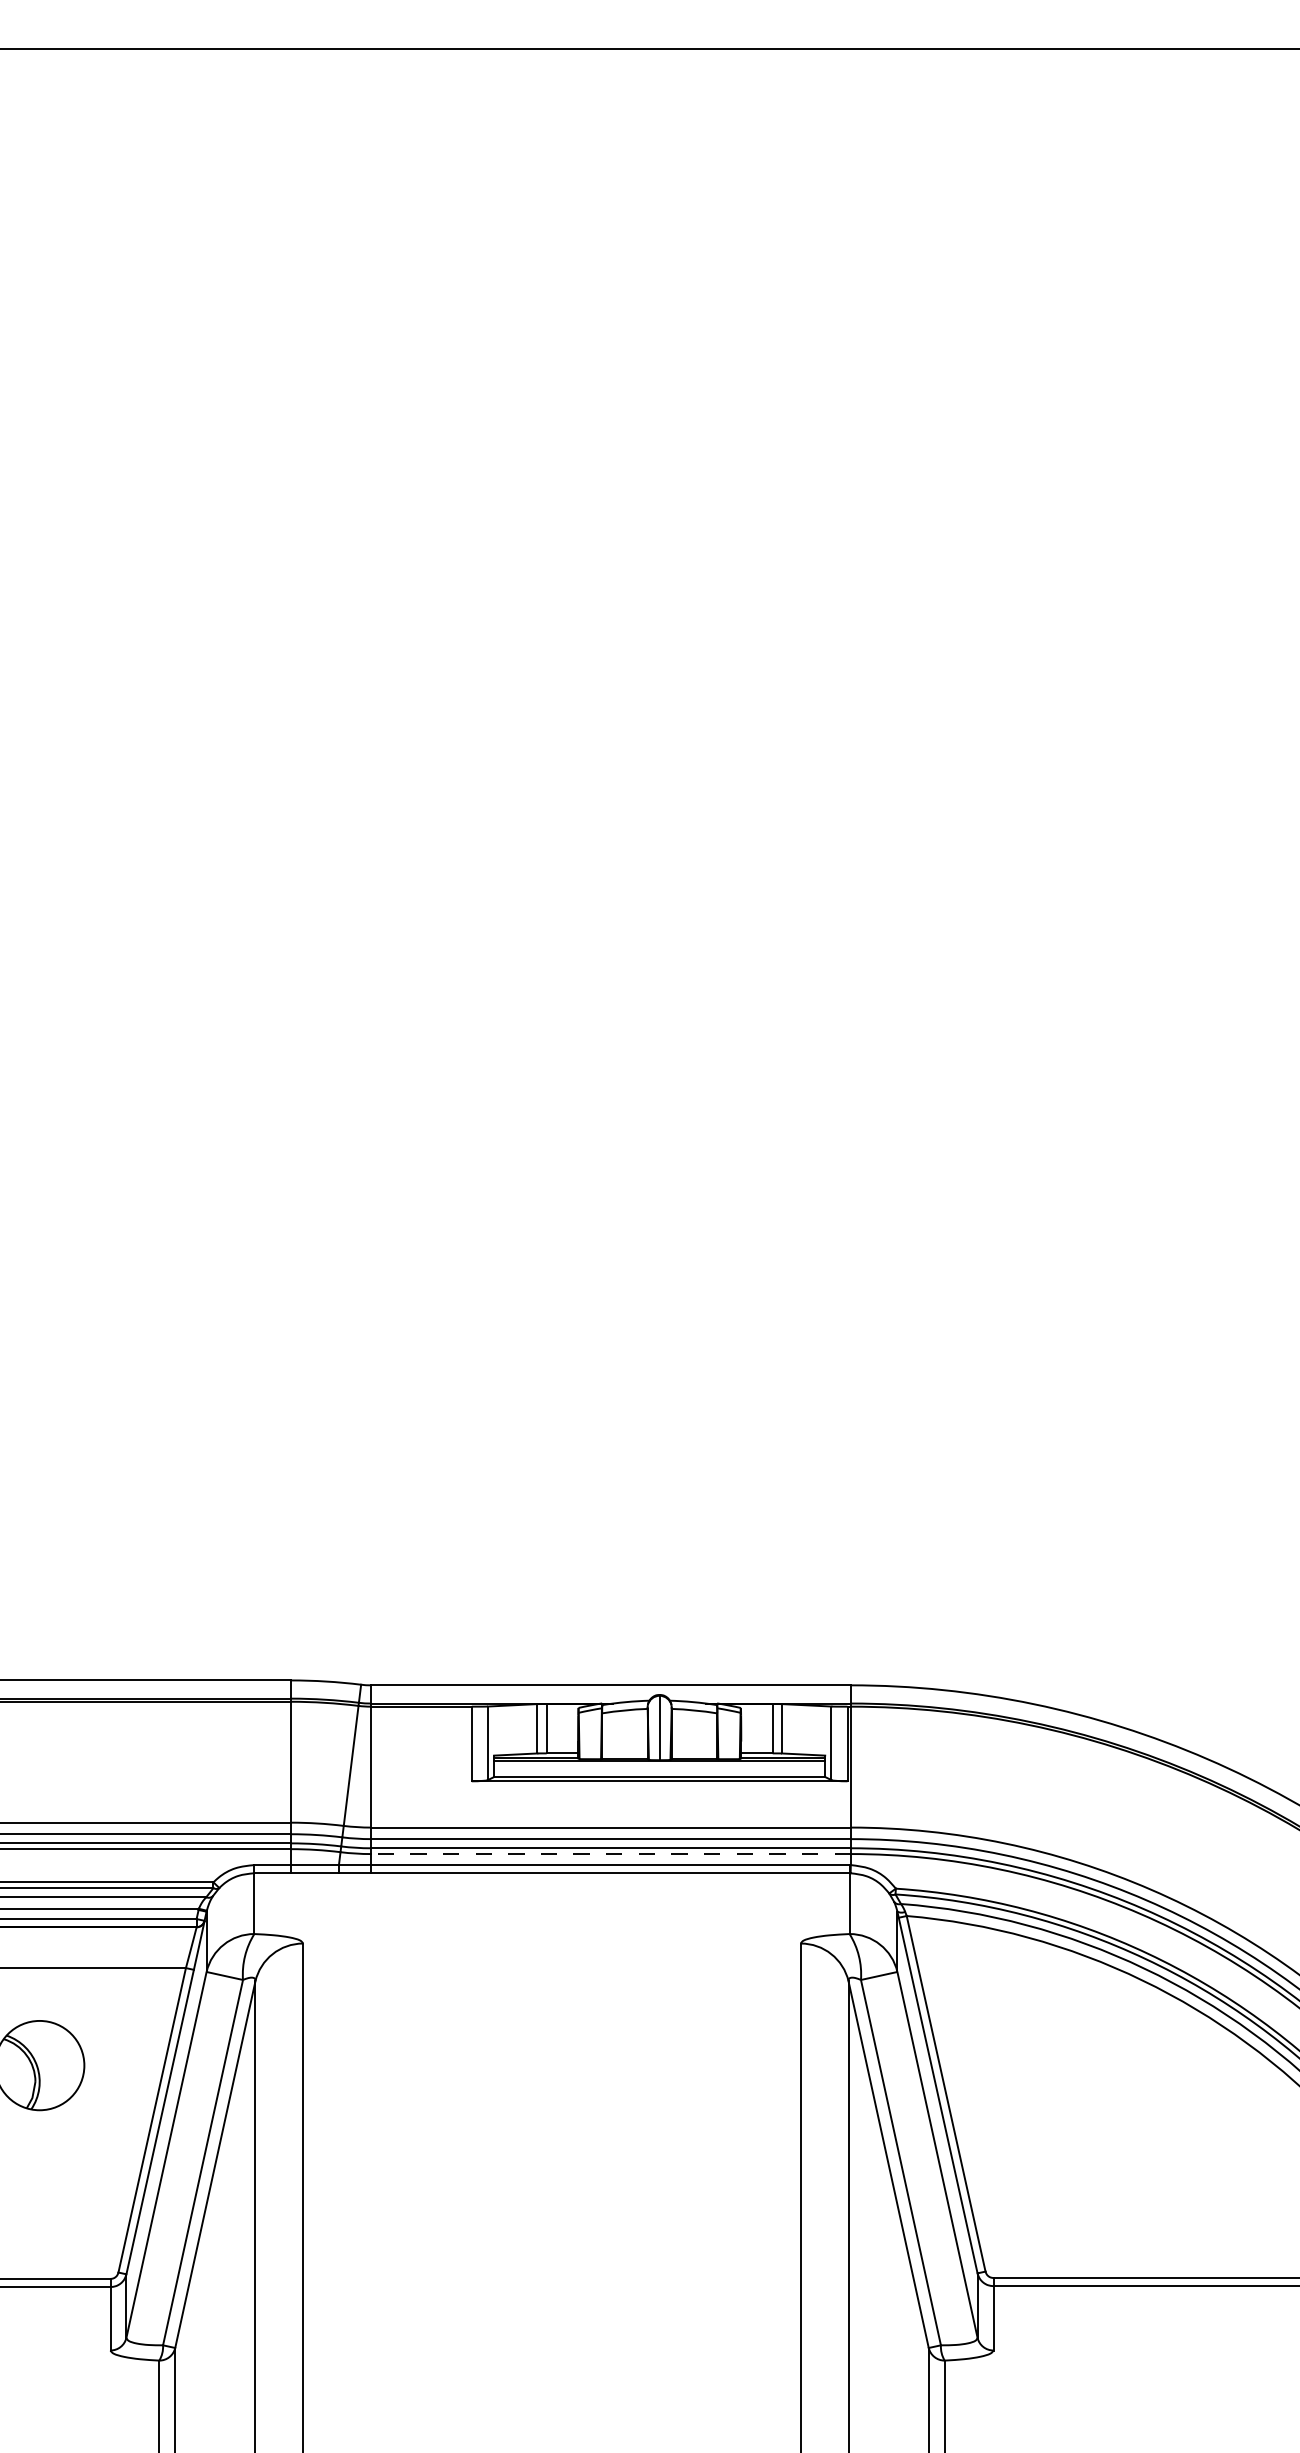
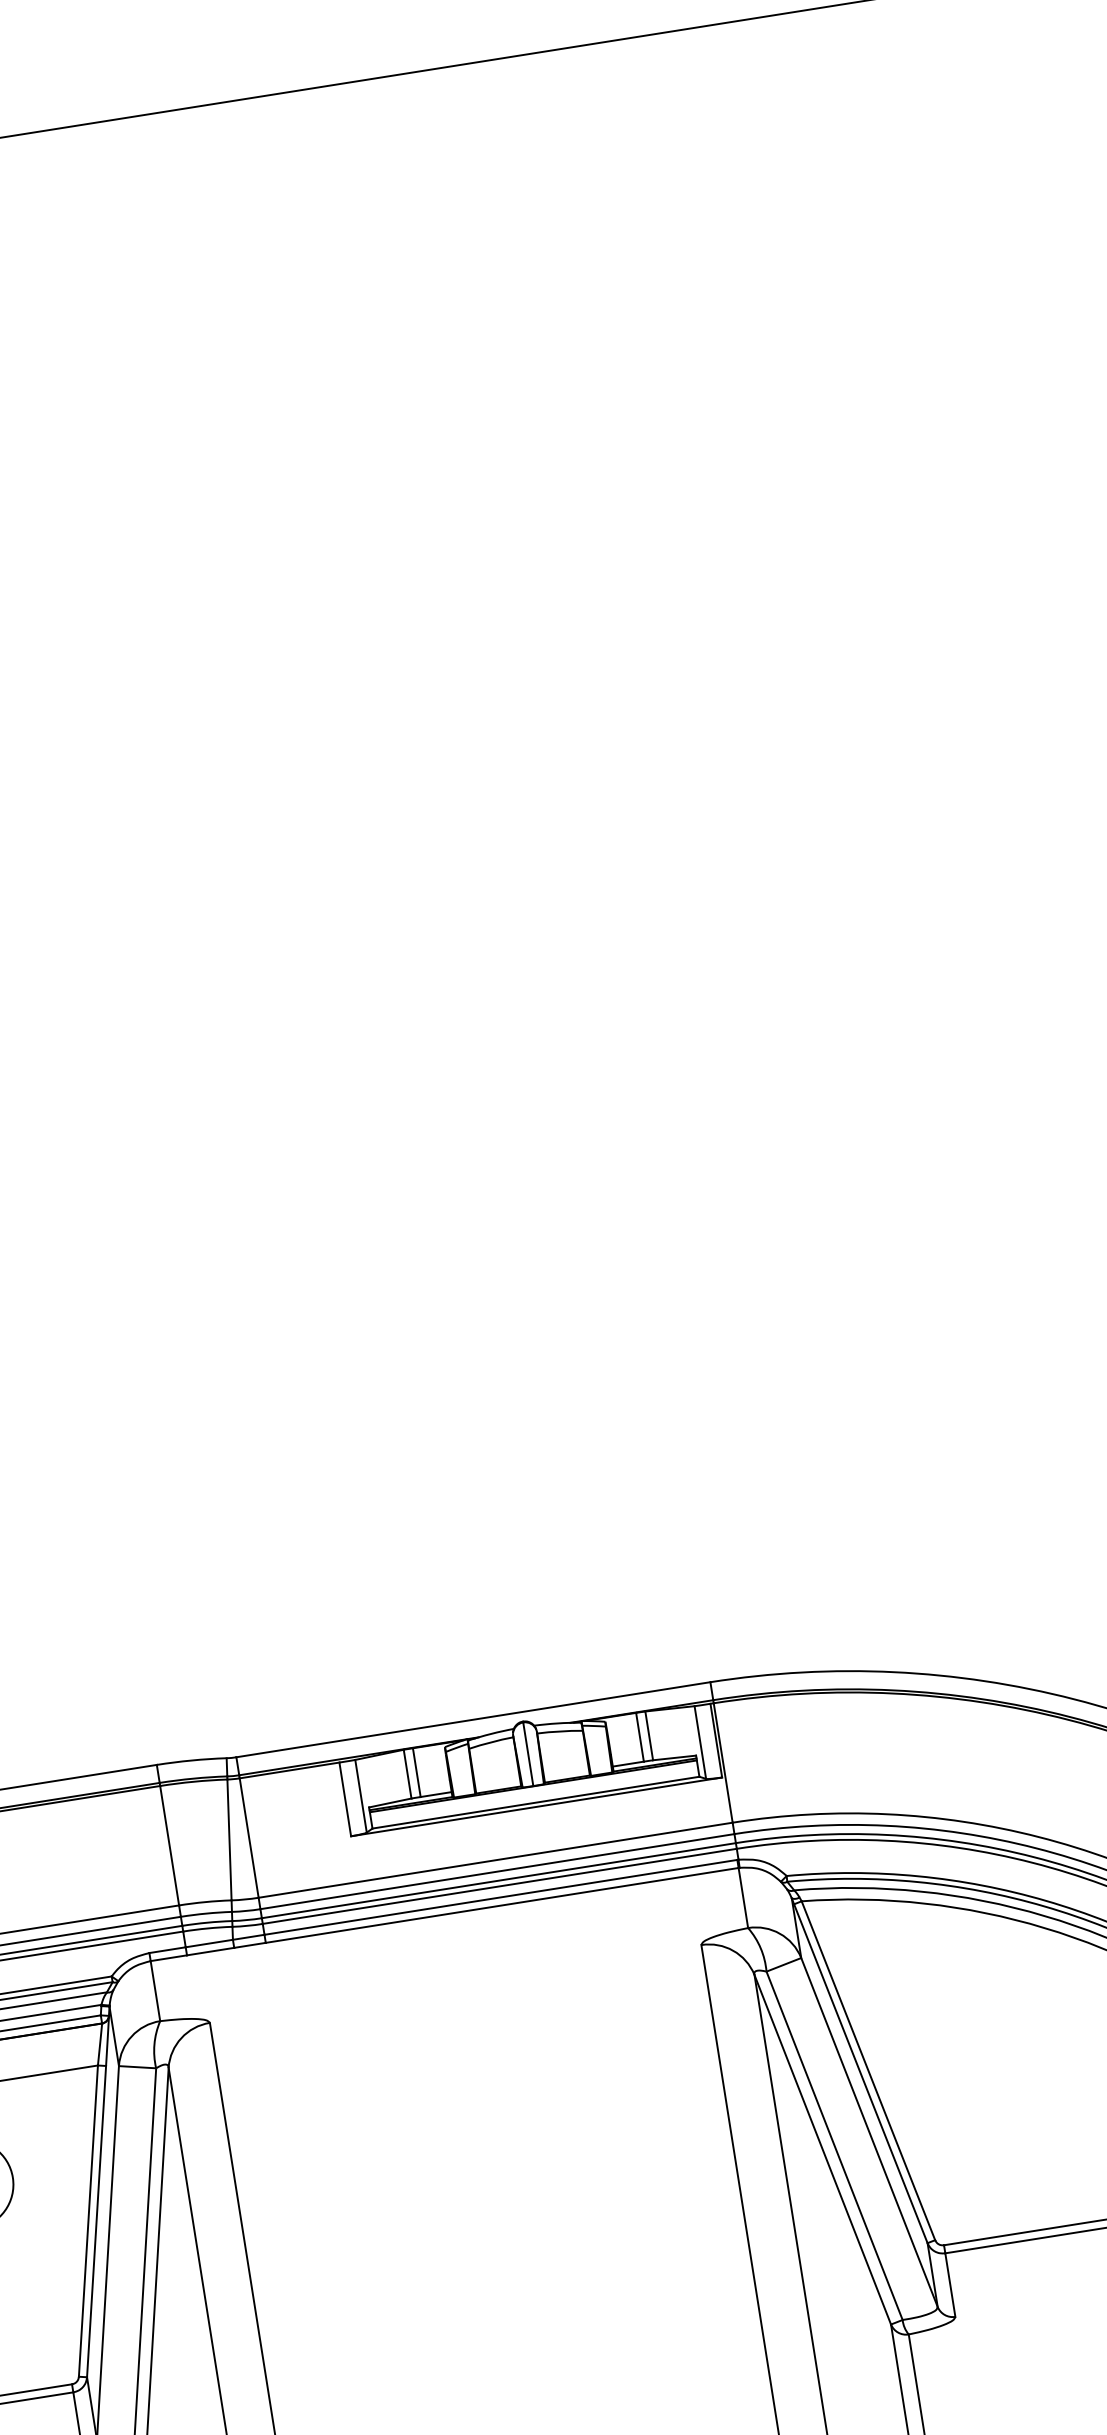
line: (610, 1854) -> (499, 1886), dashed -> solid

